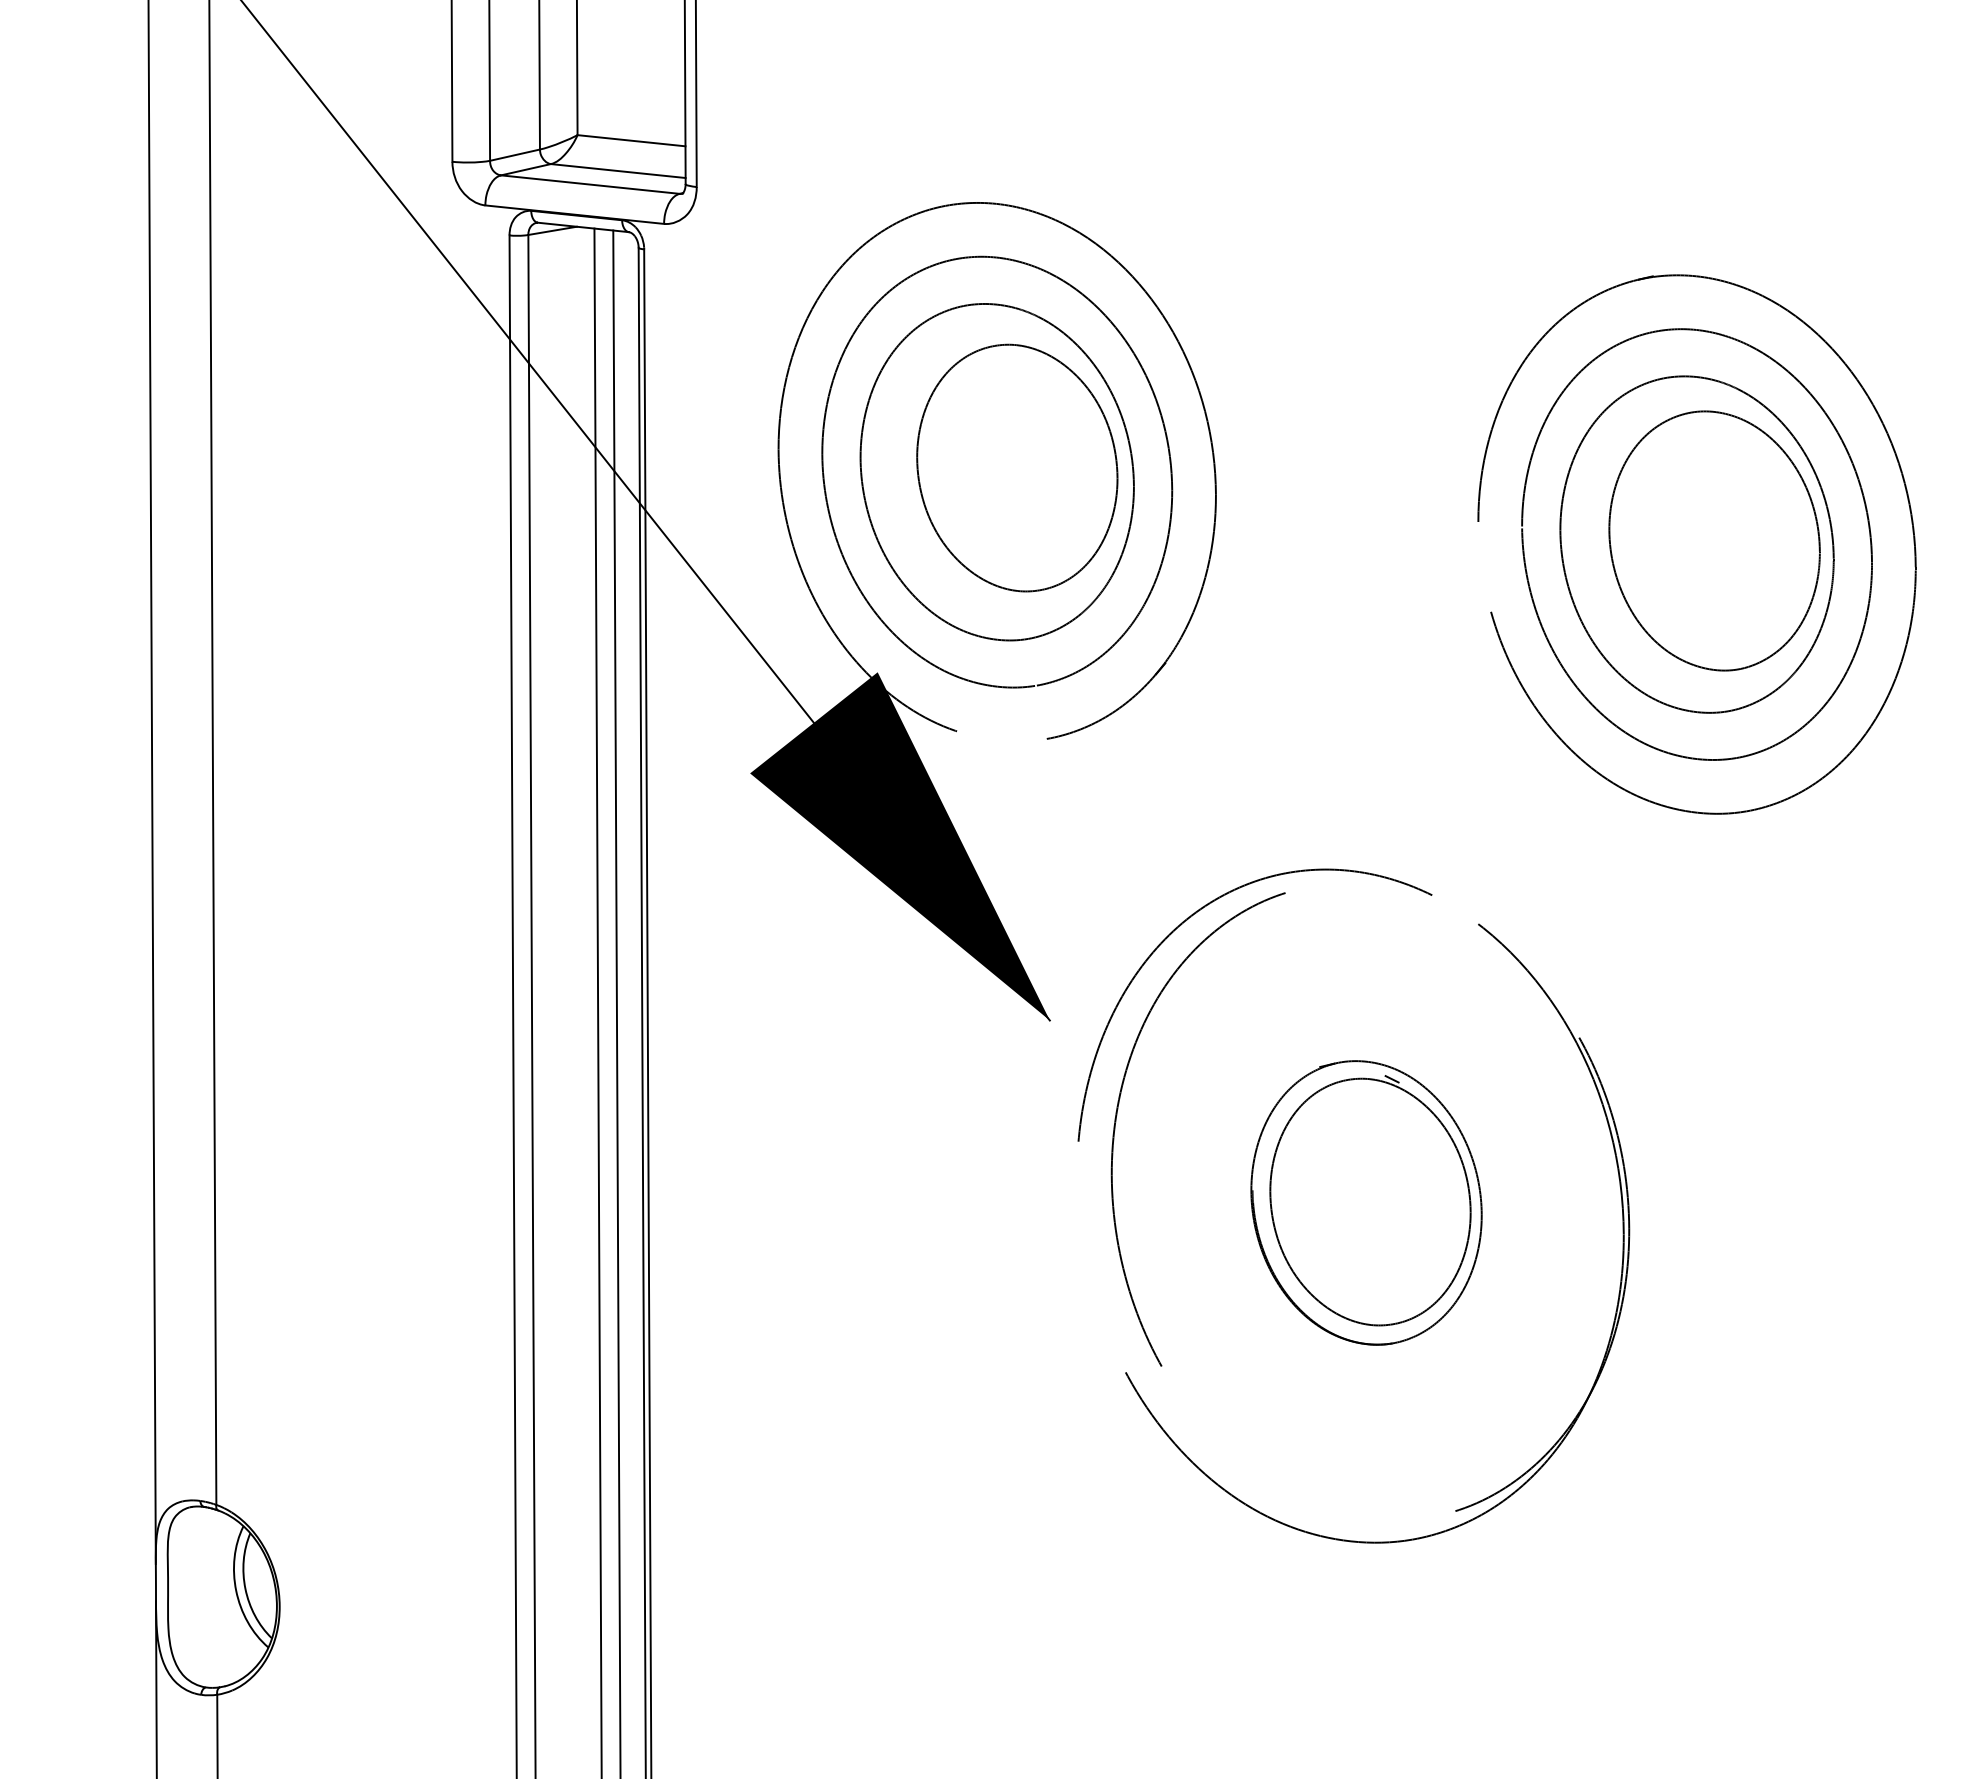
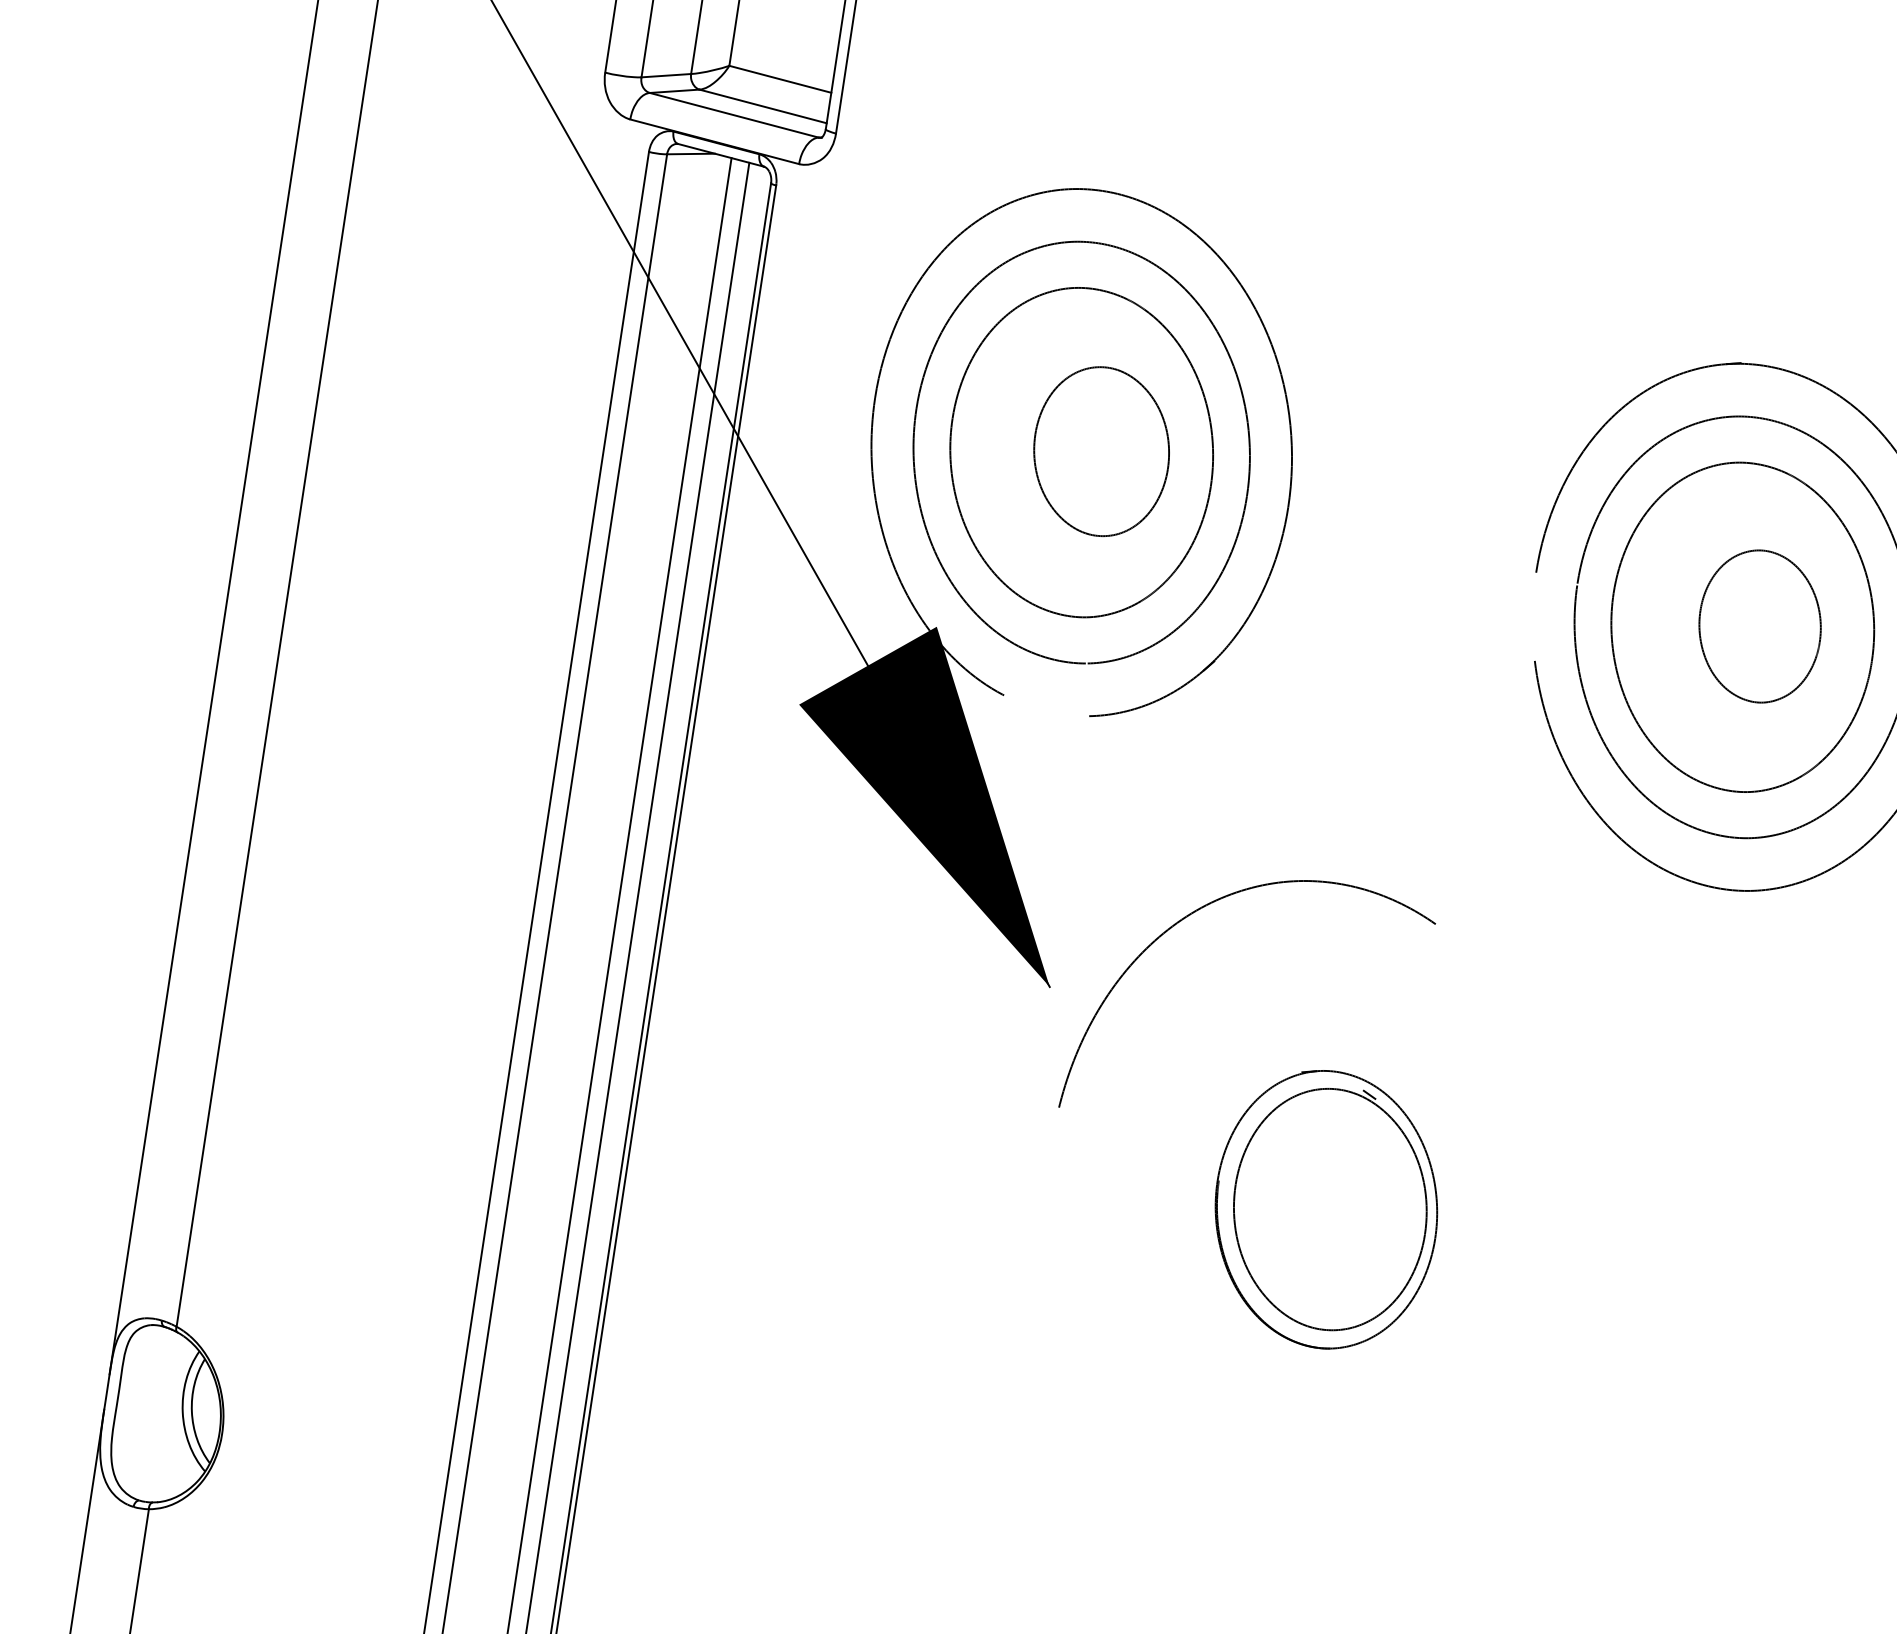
part: (1017, 467) -> (1101, 451), size x0.7
part: (1714, 540) -> (1760, 626), size x0.6
part: (1129, 1286) -> (1086, 1254), removed

